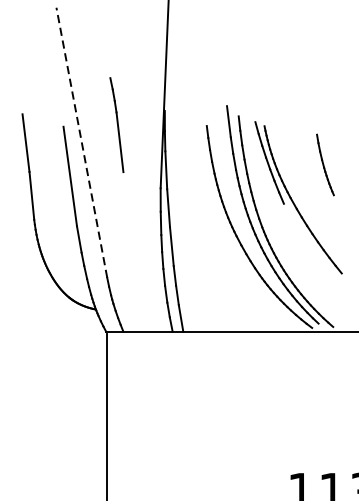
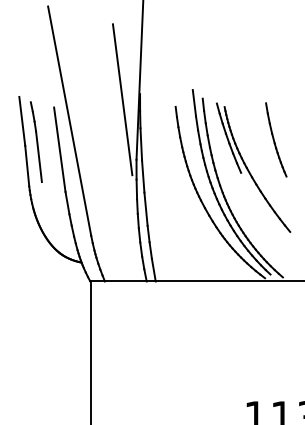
line: (144, 117) -> (122, 99), added
part: (117, 124) -> (36, 141), moved
line: (81, 143) -> (69, 121), dashed -> solid
part: (325, 164) -> (276, 139), size x1.43

